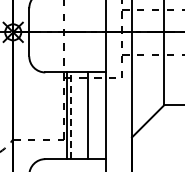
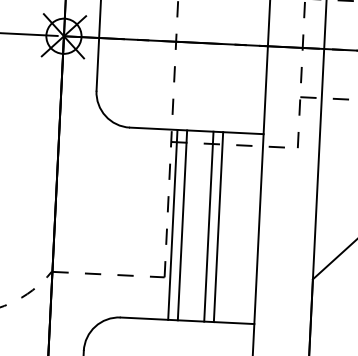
line: (71, 115) -> (182, 224), dashed -> solid
line: (83, 115) -> (209, 226), added

